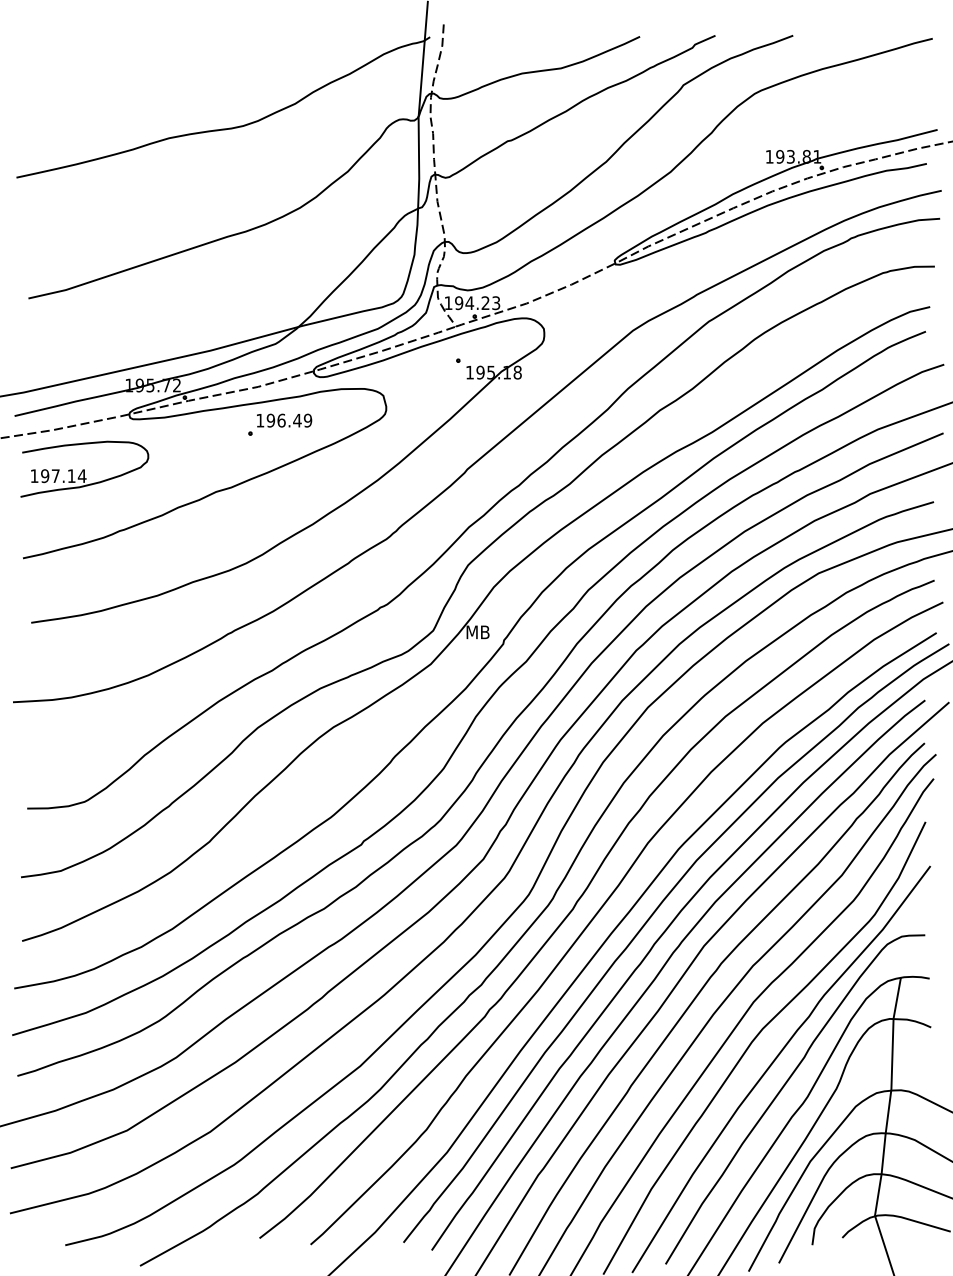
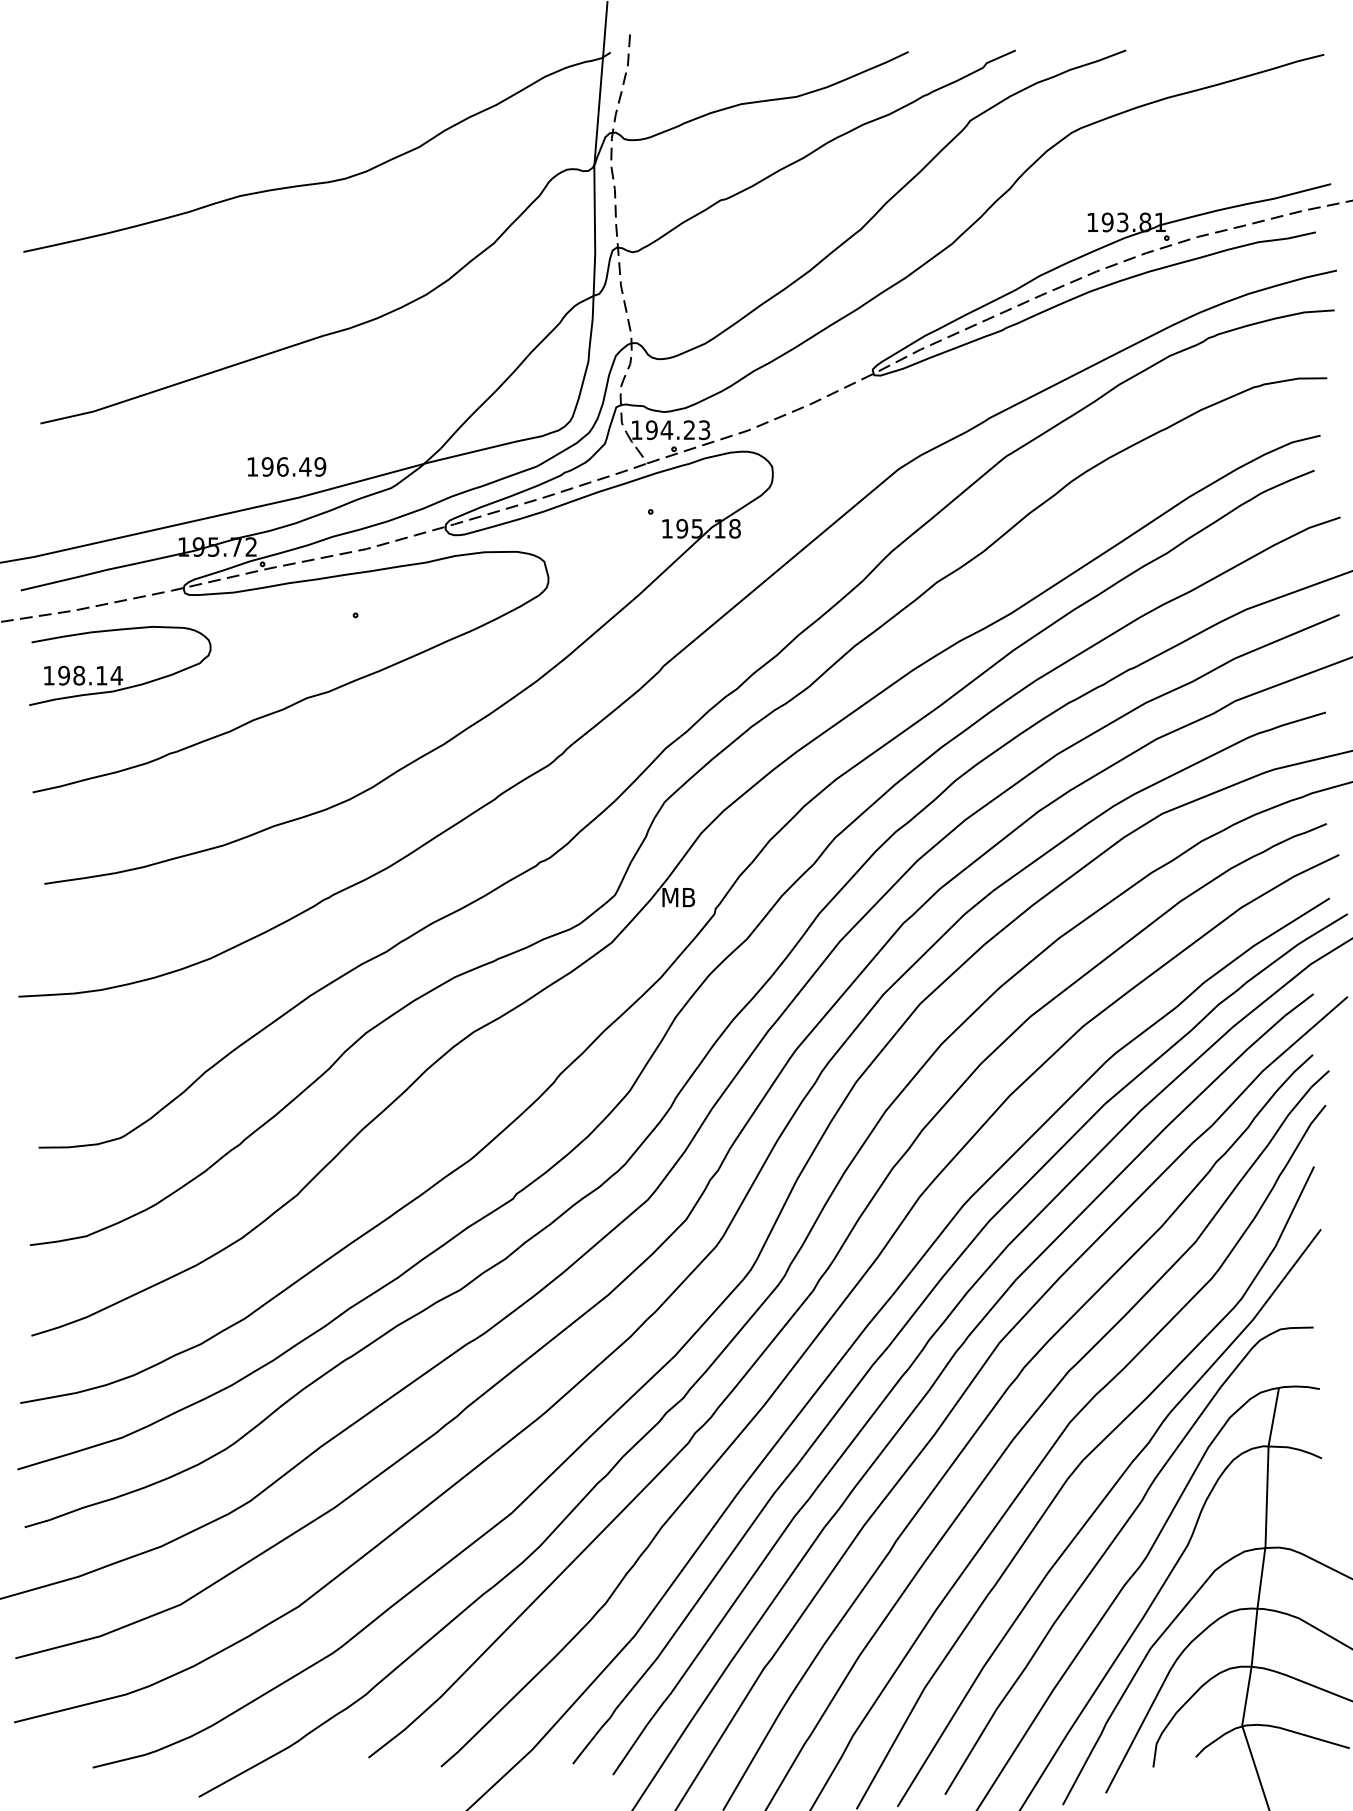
text: (284, 420) -> (286, 466), moved
text: (55, 475) -> (79, 675), 197.14 -> 198.14

